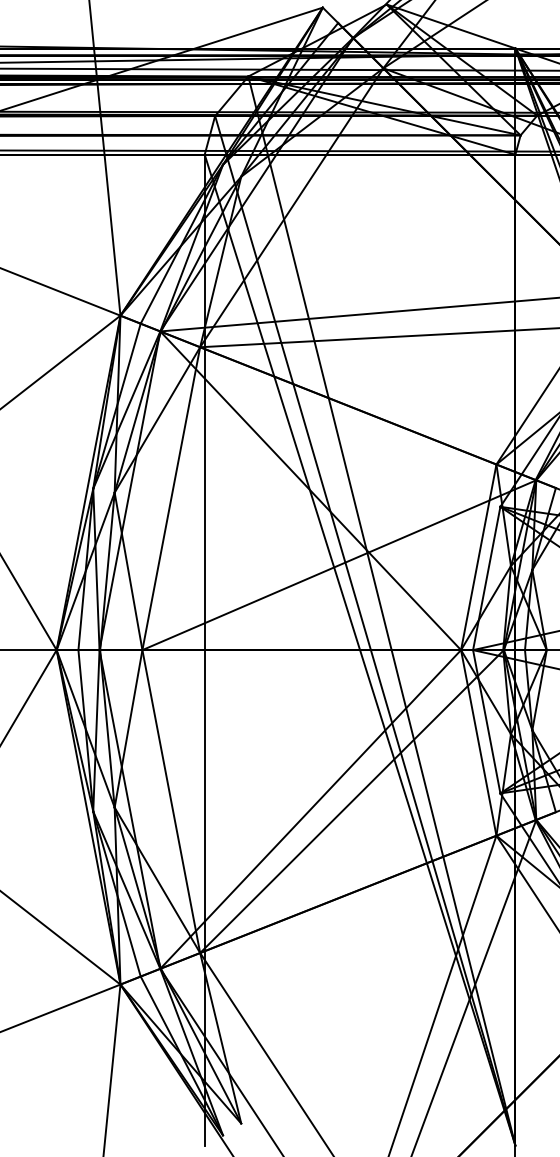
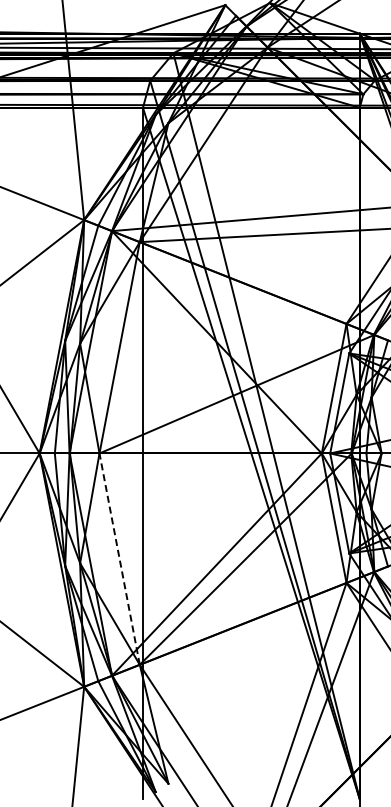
line: (171, 802) -> (119, 559), solid -> dashed

